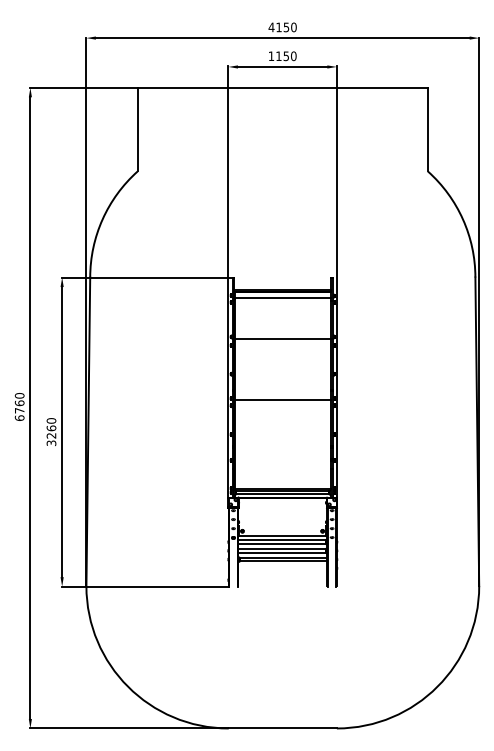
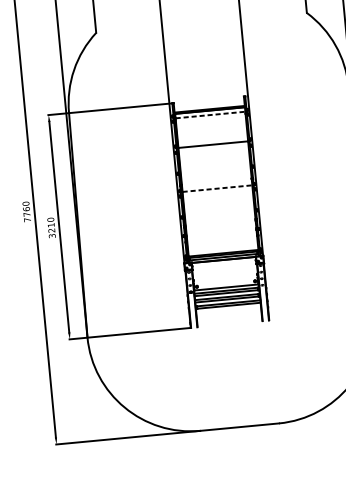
line: (283, 298) -> (210, 115), solid -> dashed
line: (283, 399) -> (217, 188), solid -> dashed
text: (19, 417) -> (27, 219), 6760 -> 7760
text: (51, 428) -> (51, 225), 3260 -> 3210

